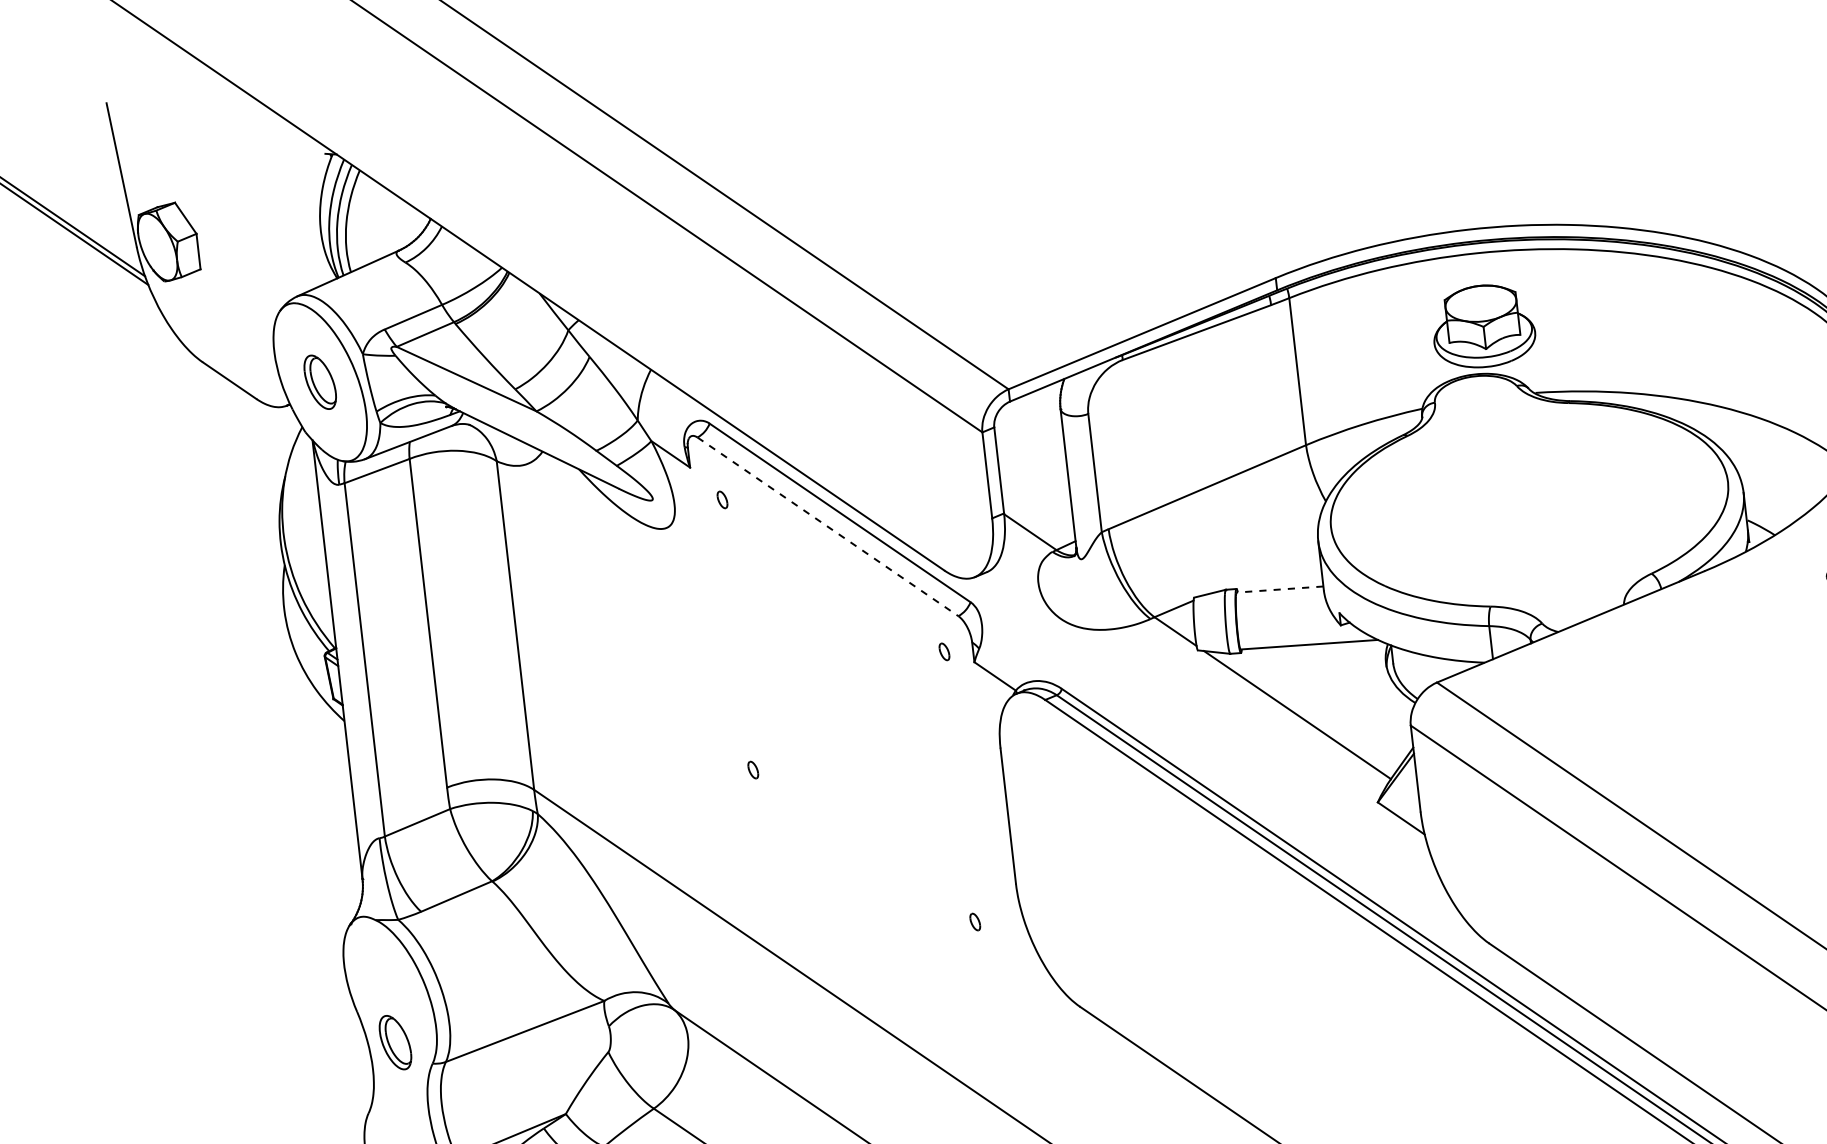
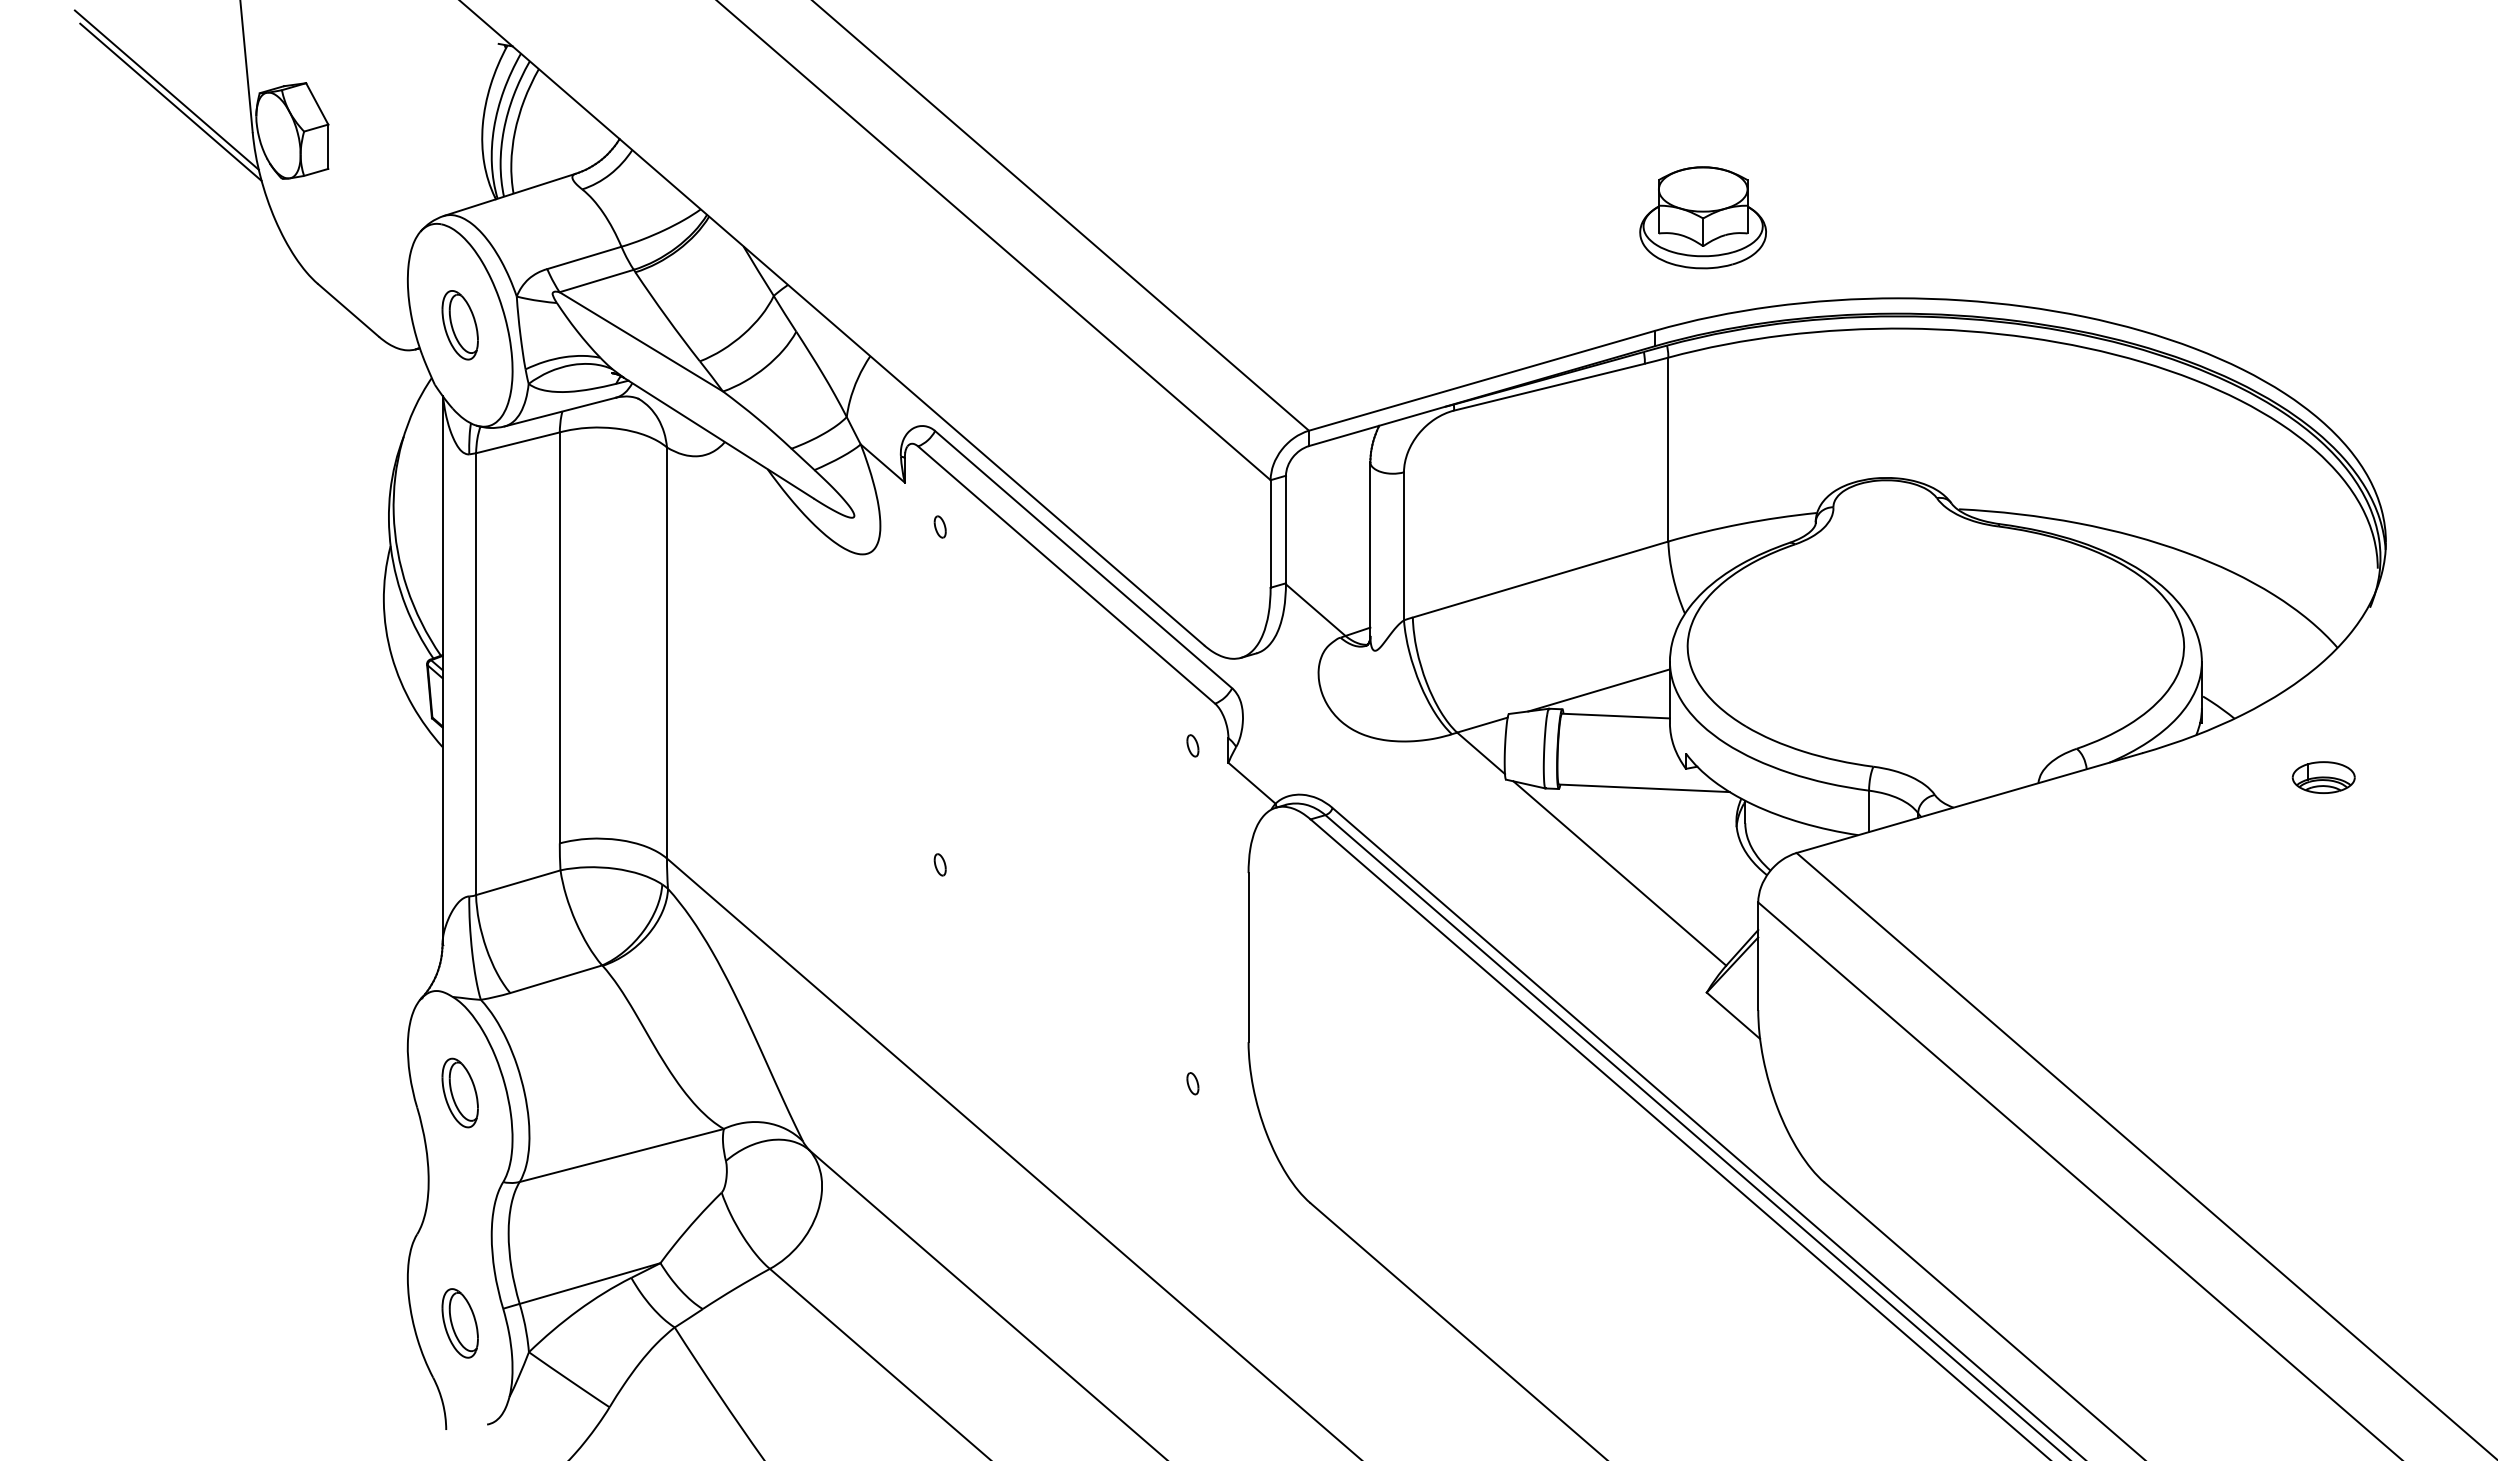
part: (1482, 326) -> (1702, 217), moved
line: (828, 527) -> (1067, 575), dashed -> solid
line: (1263, 570) -> (1598, 690), added
line: (1280, 589) -> (1616, 716), dashed -> solid
part: (394, 1042) -> (459, 1092), moved

